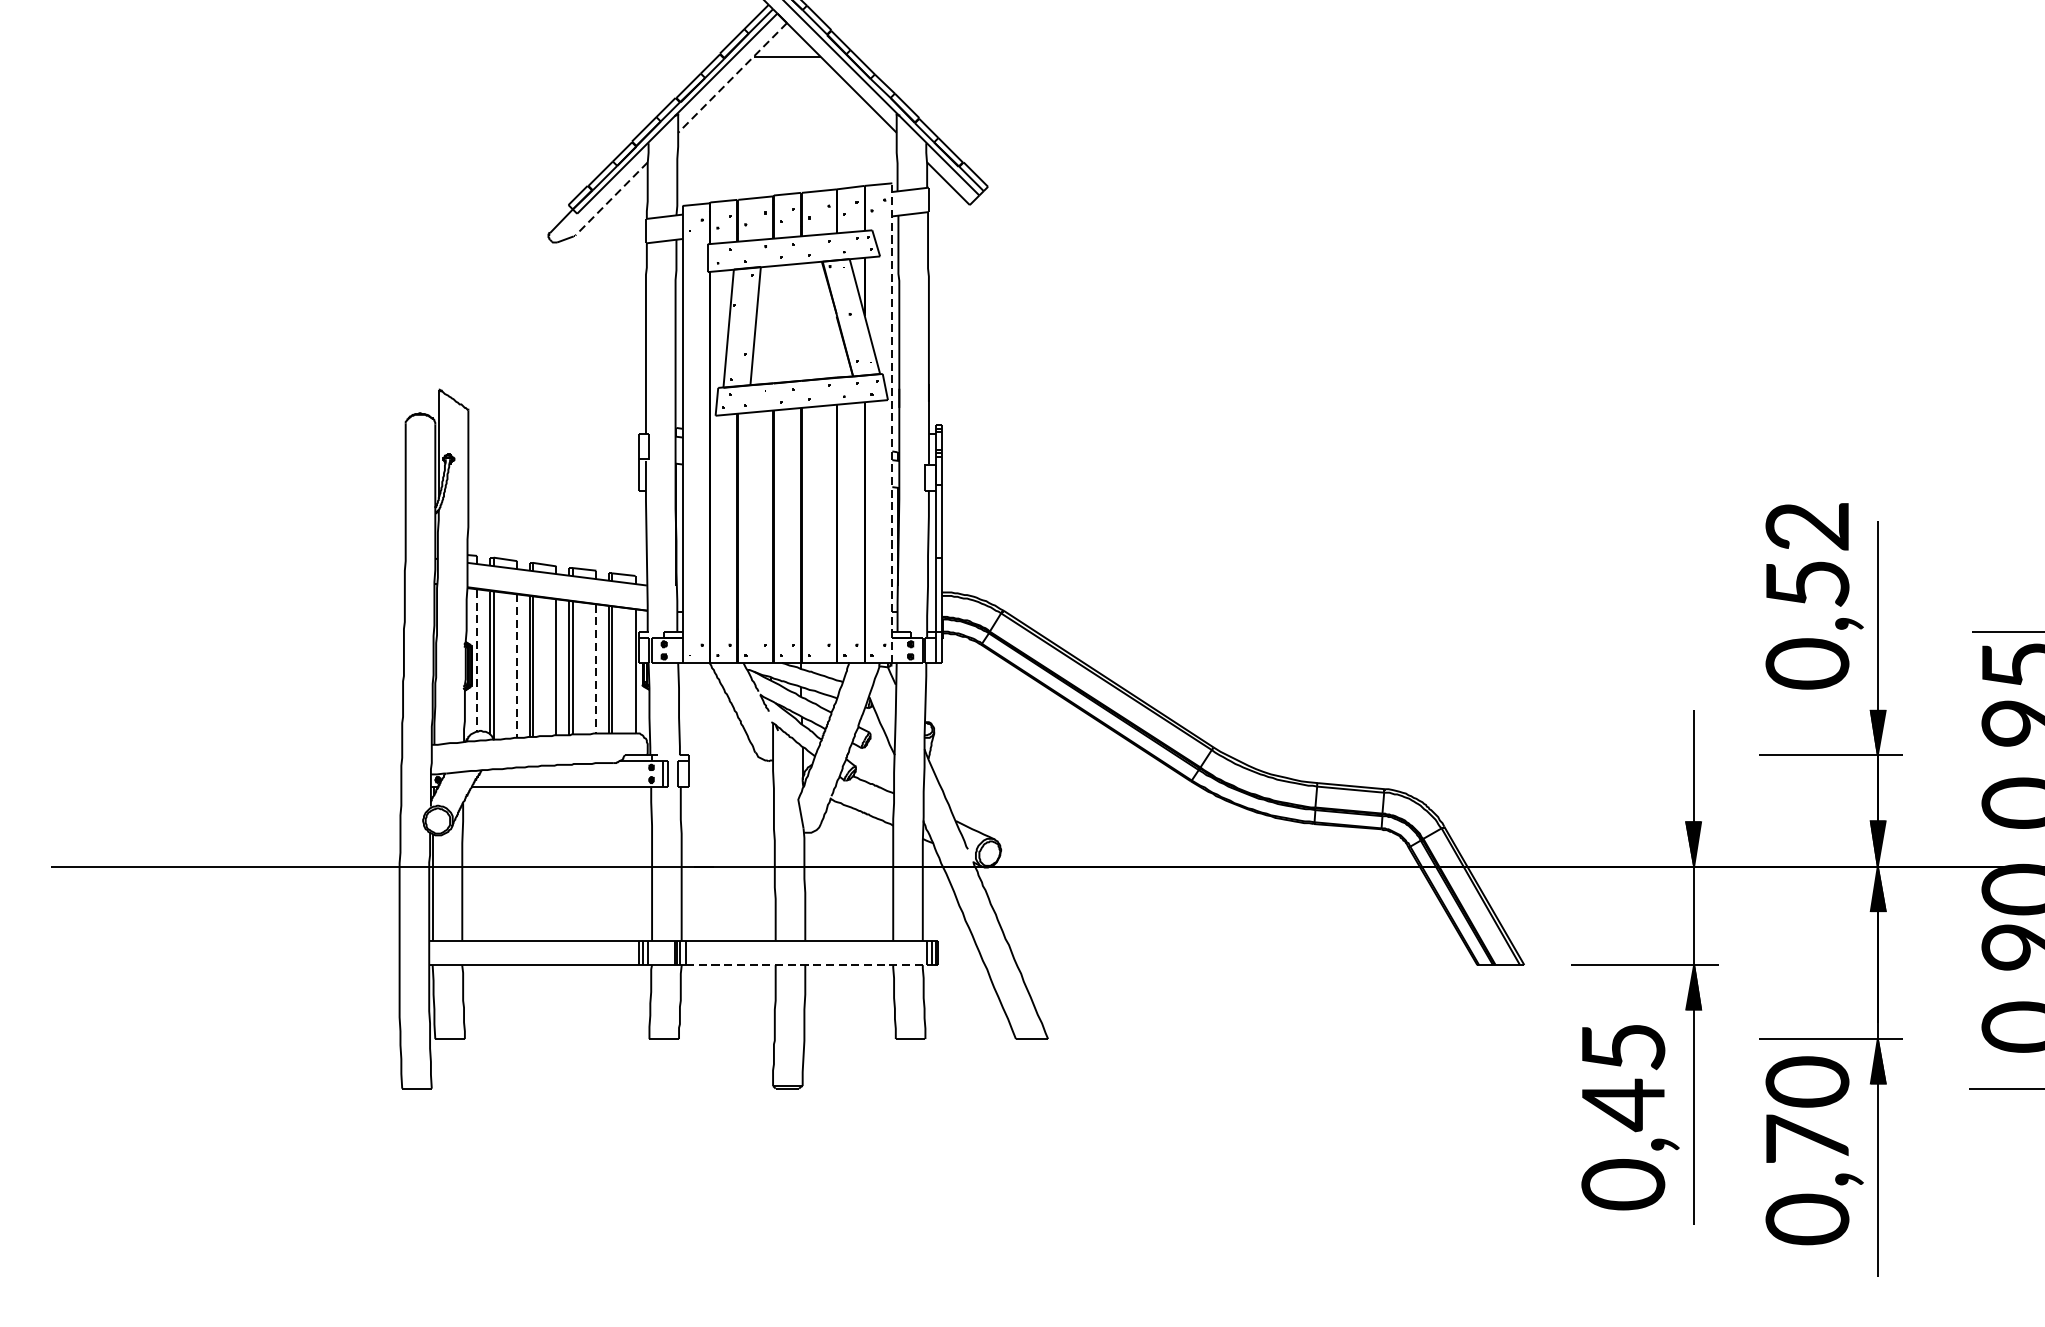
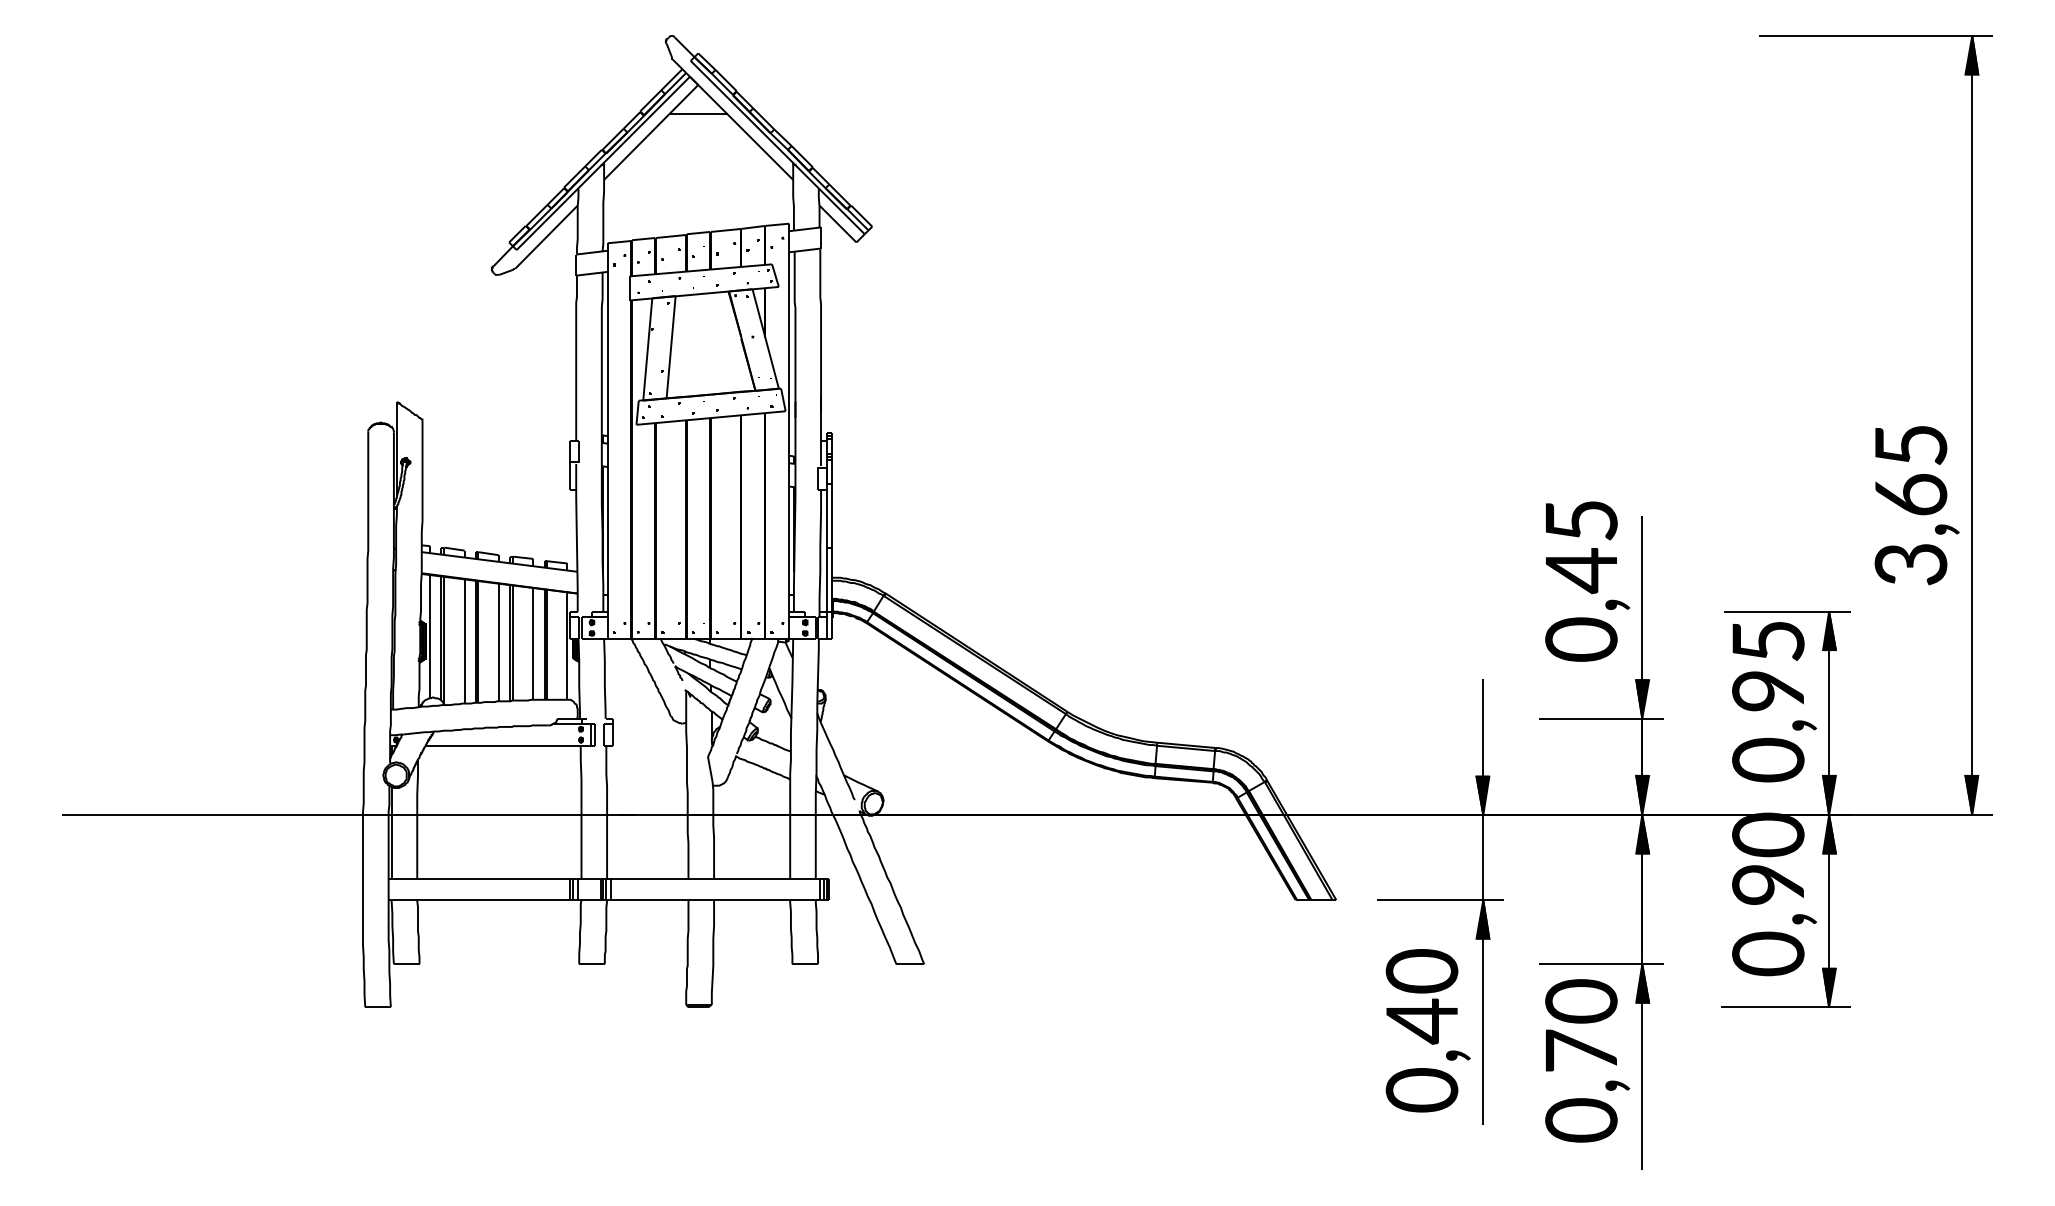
line: (732, 77) -> (651, 132), dashed -> solid
line: (611, 199) -> (546, 237), dashed -> solid
line: (892, 423) -> (789, 431), dashed -> solid
text: (1807, 557) -> (1581, 547), 0,52 -> 0,45
line: (477, 661) -> (430, 637), dashed -> solid
line: (516, 666) -> (464, 641), dashed -> solid
line: (596, 669) -> (533, 644), dashed -> solid
line: (806, 965) -> (715, 900), dashed -> solid
text: (1622, 1047) -> (1421, 971), 0,45 -> 0,40

